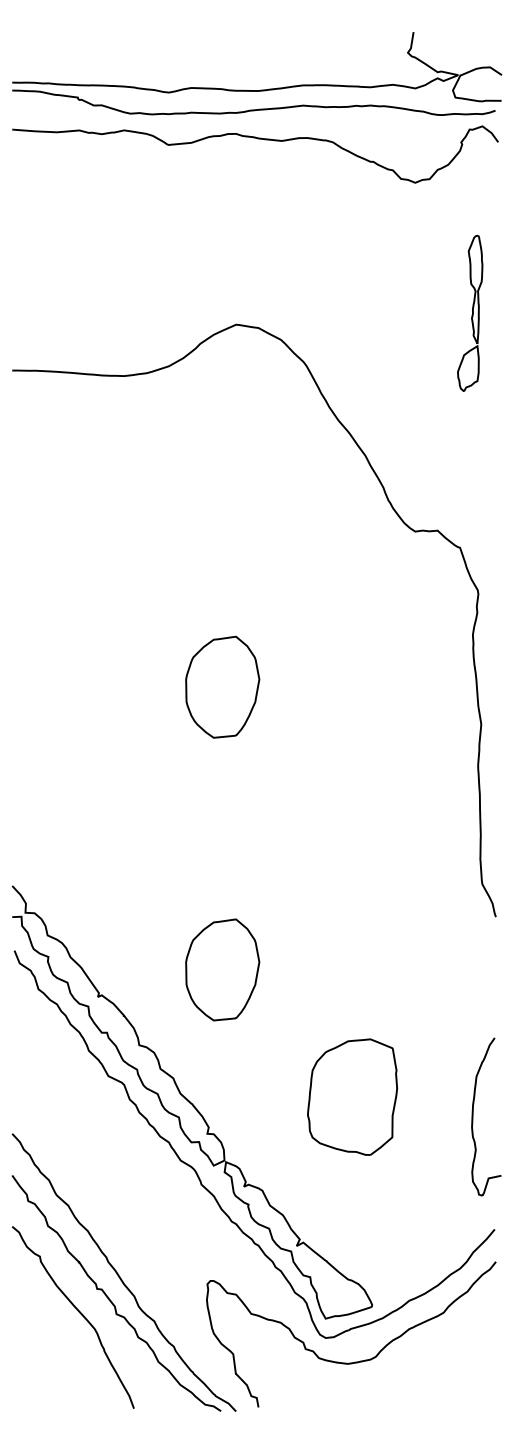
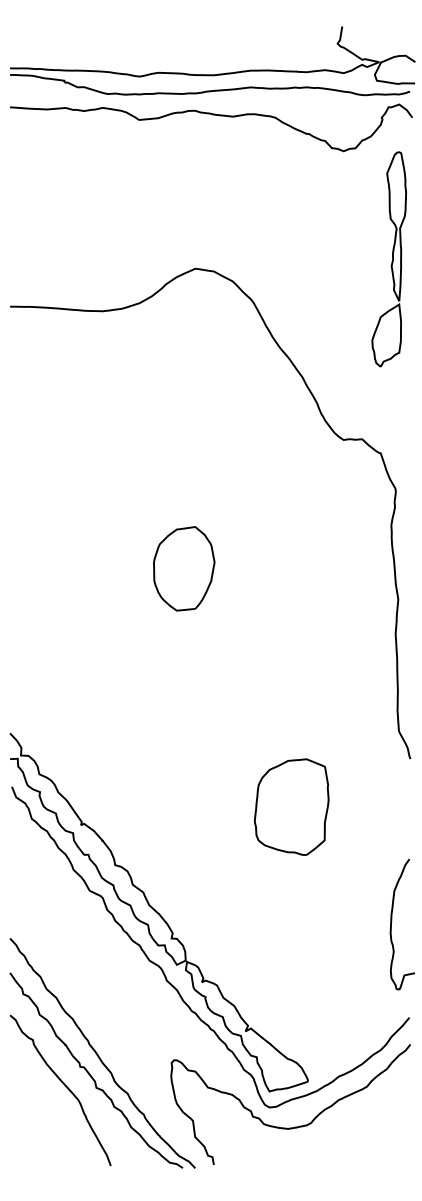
part: (469, 313) -> (388, 259), size x1.67
part: (222, 969) -> (184, 802), removed
part: (352, 1096) -> (291, 806), moved

